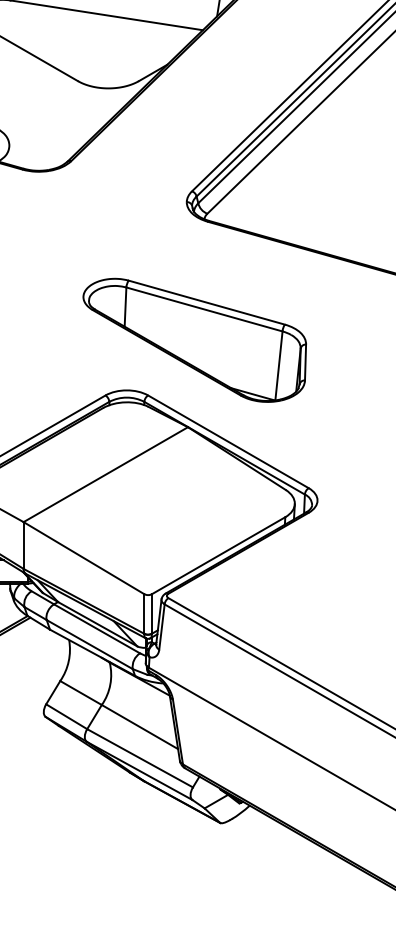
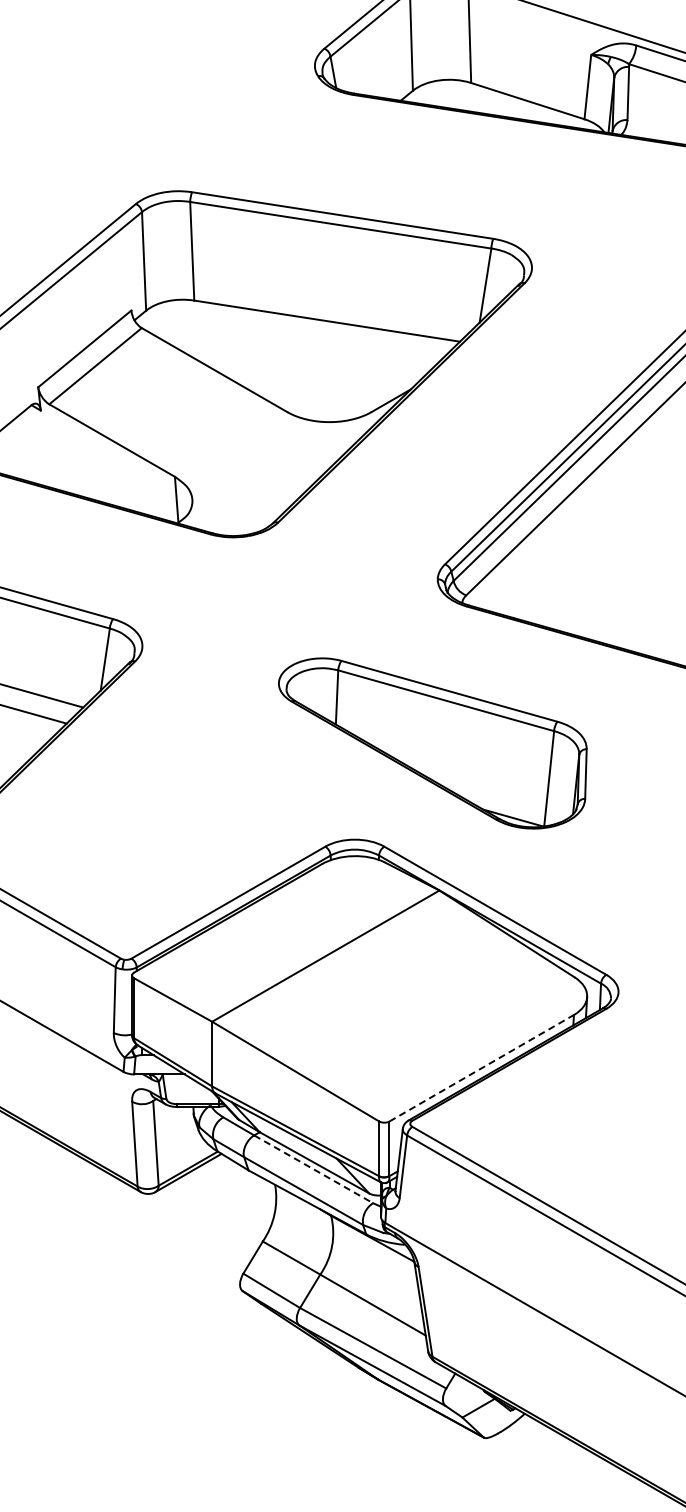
part: (194, 340) -> (432, 743), moved
line: (218, 555) -> (481, 1068), solid -> dashed
line: (97, 628) -> (314, 1169), solid -> dashed

